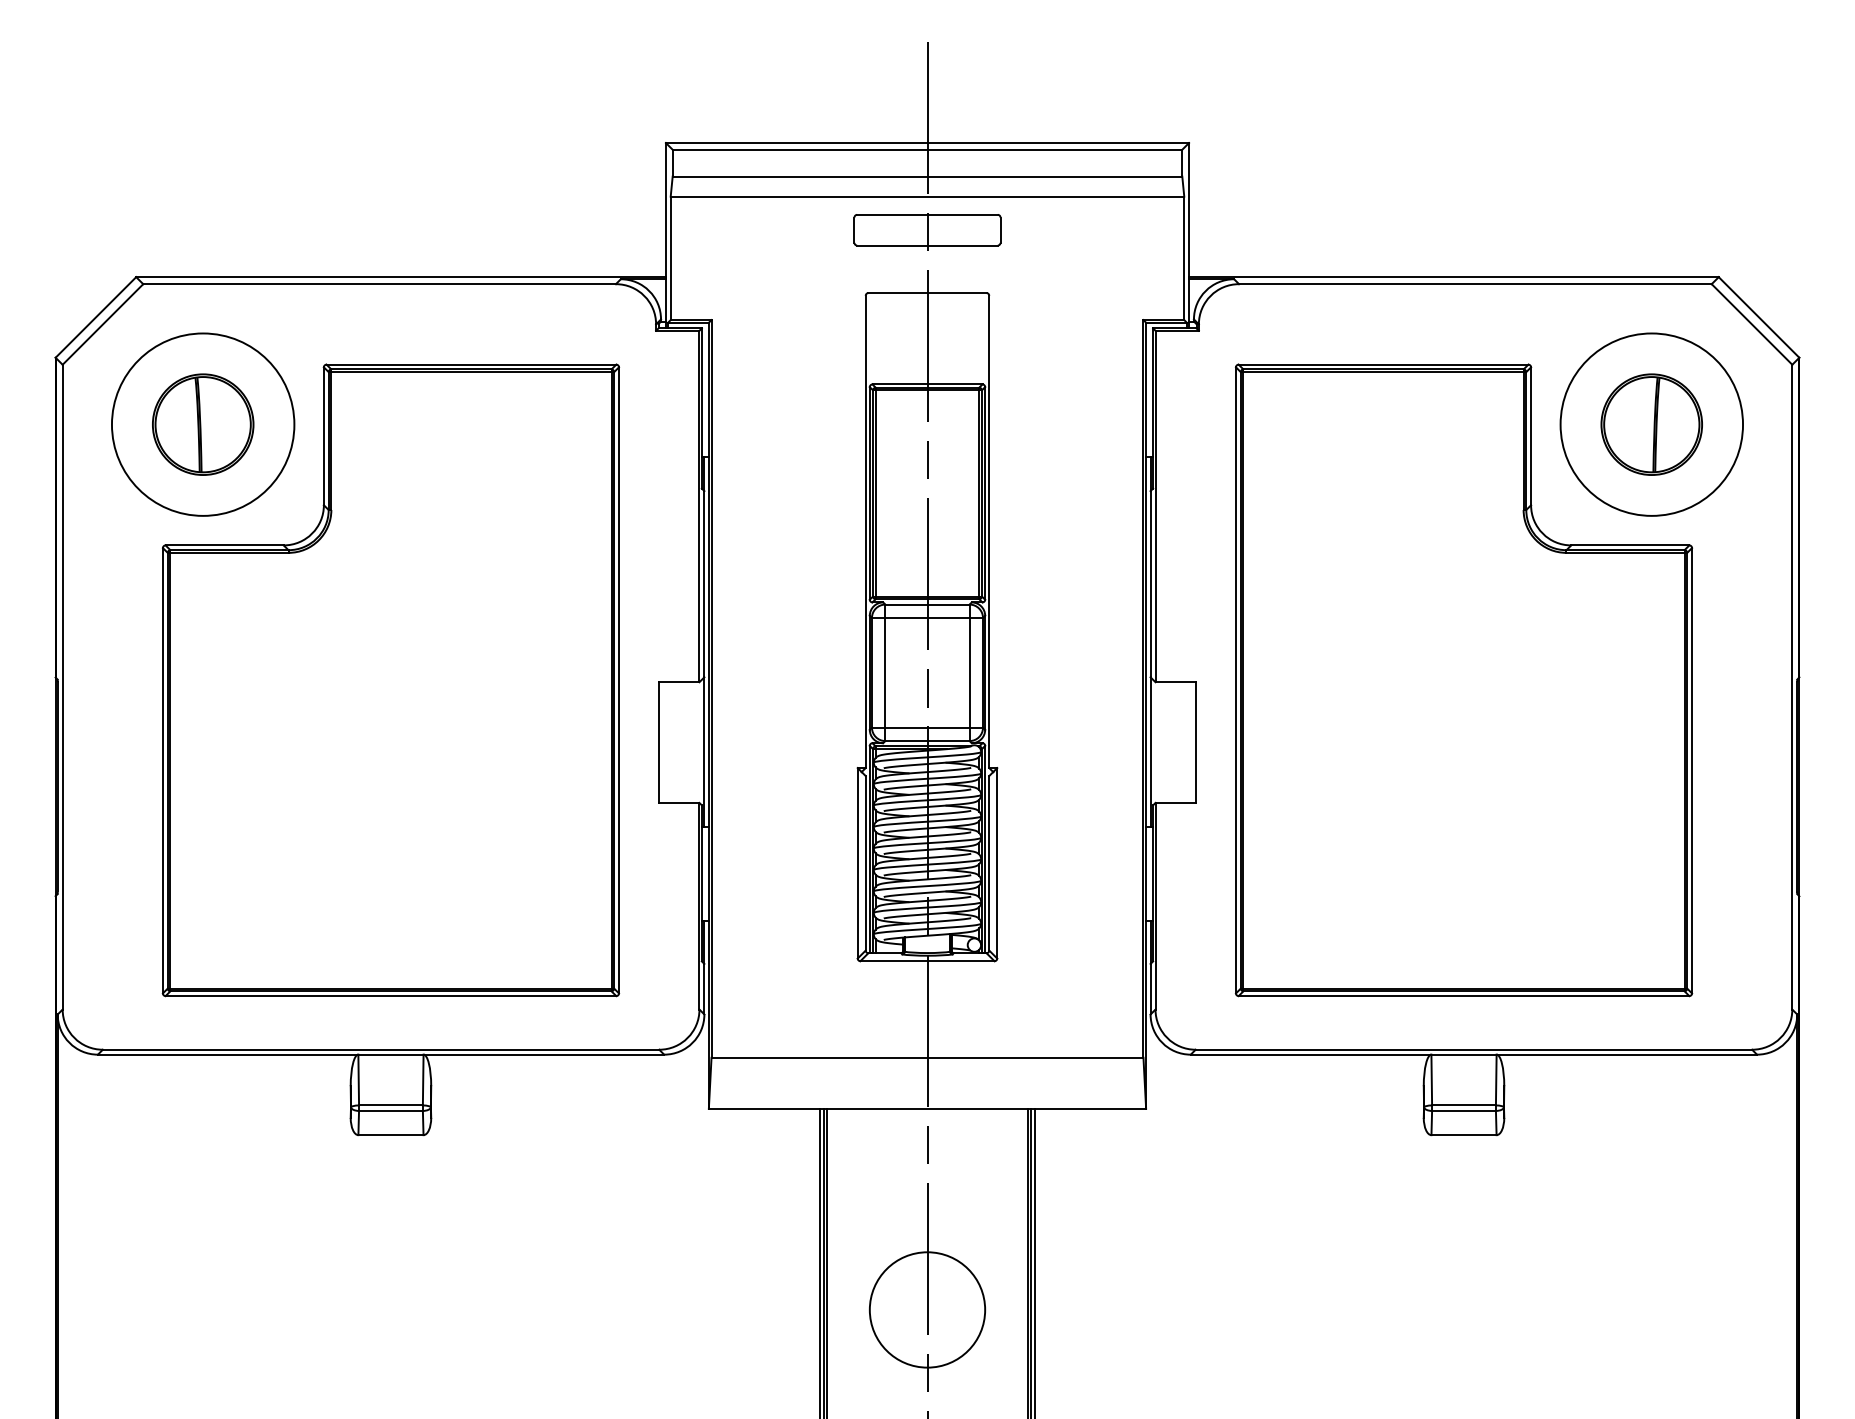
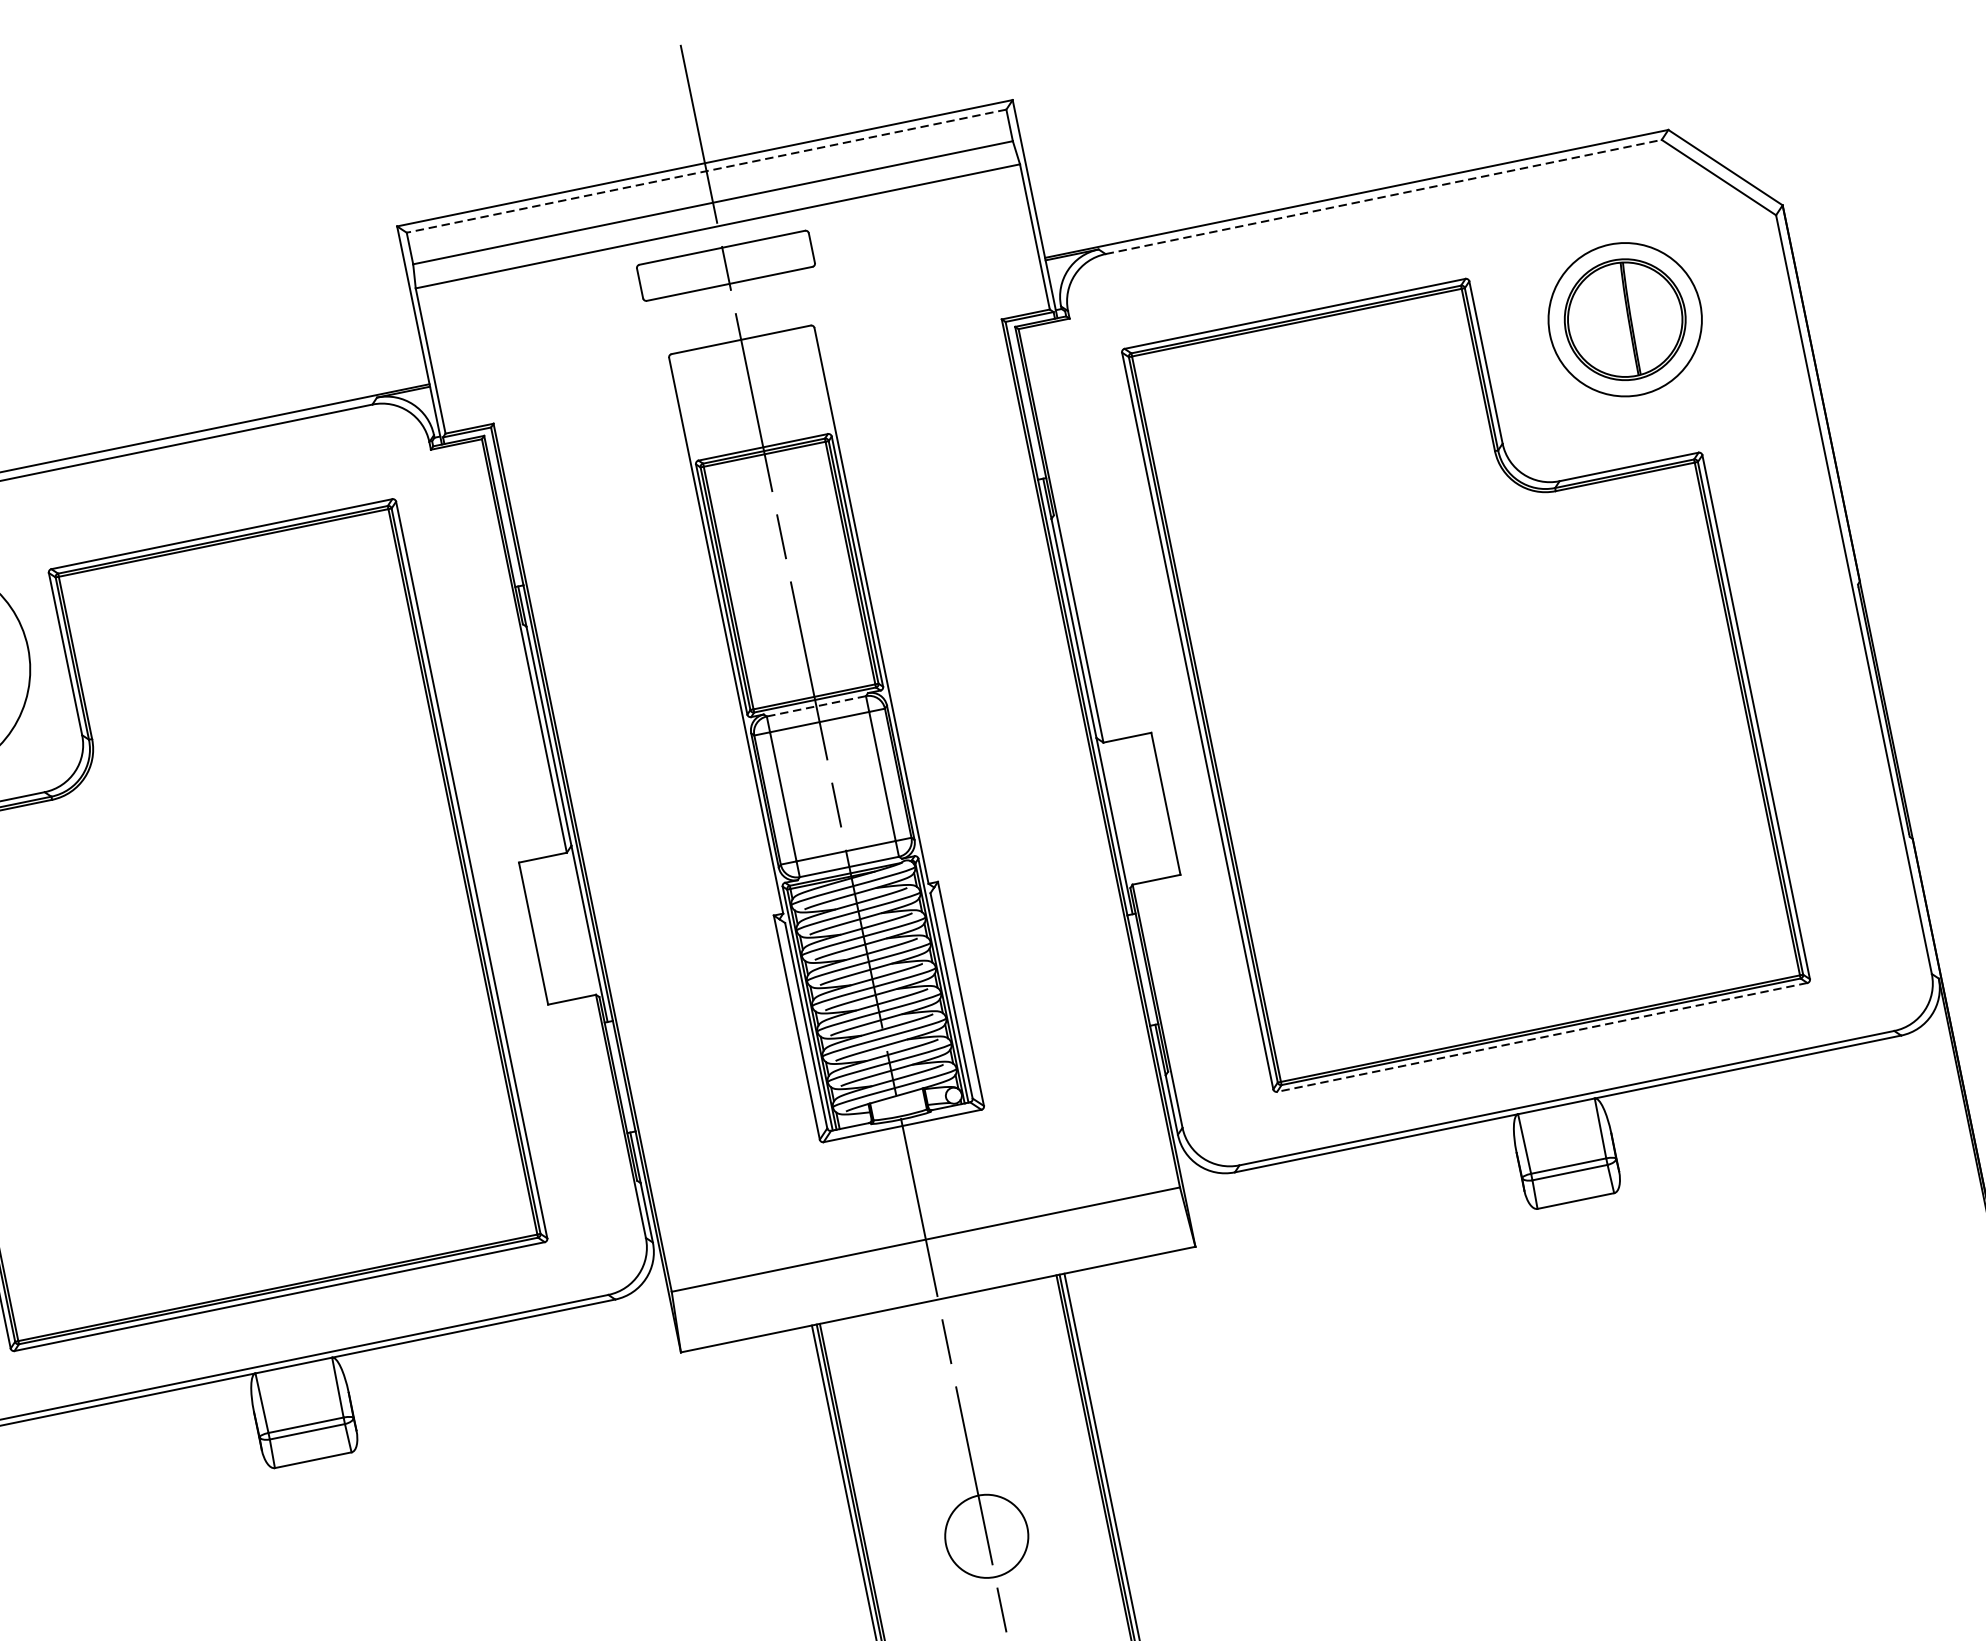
line: (927, 149) -> (706, 170), solid -> dashed
line: (1475, 284) -> (1383, 197), solid -> dashed
circle: (1651, 424) -> (1624, 319), size x0.7
line: (927, 604) -> (816, 706), solid -> dashed
line: (1463, 996) -> (1541, 1038), solid -> dashed
circle: (927, 1309) -> (986, 1535), size x0.6

